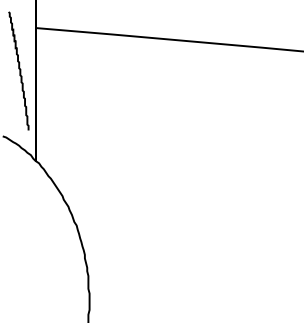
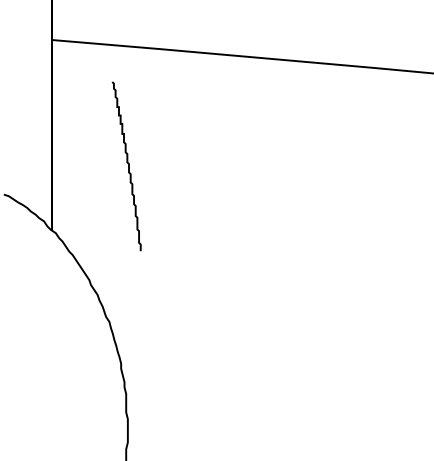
curve: (19, 71) -> (128, 166), moved

